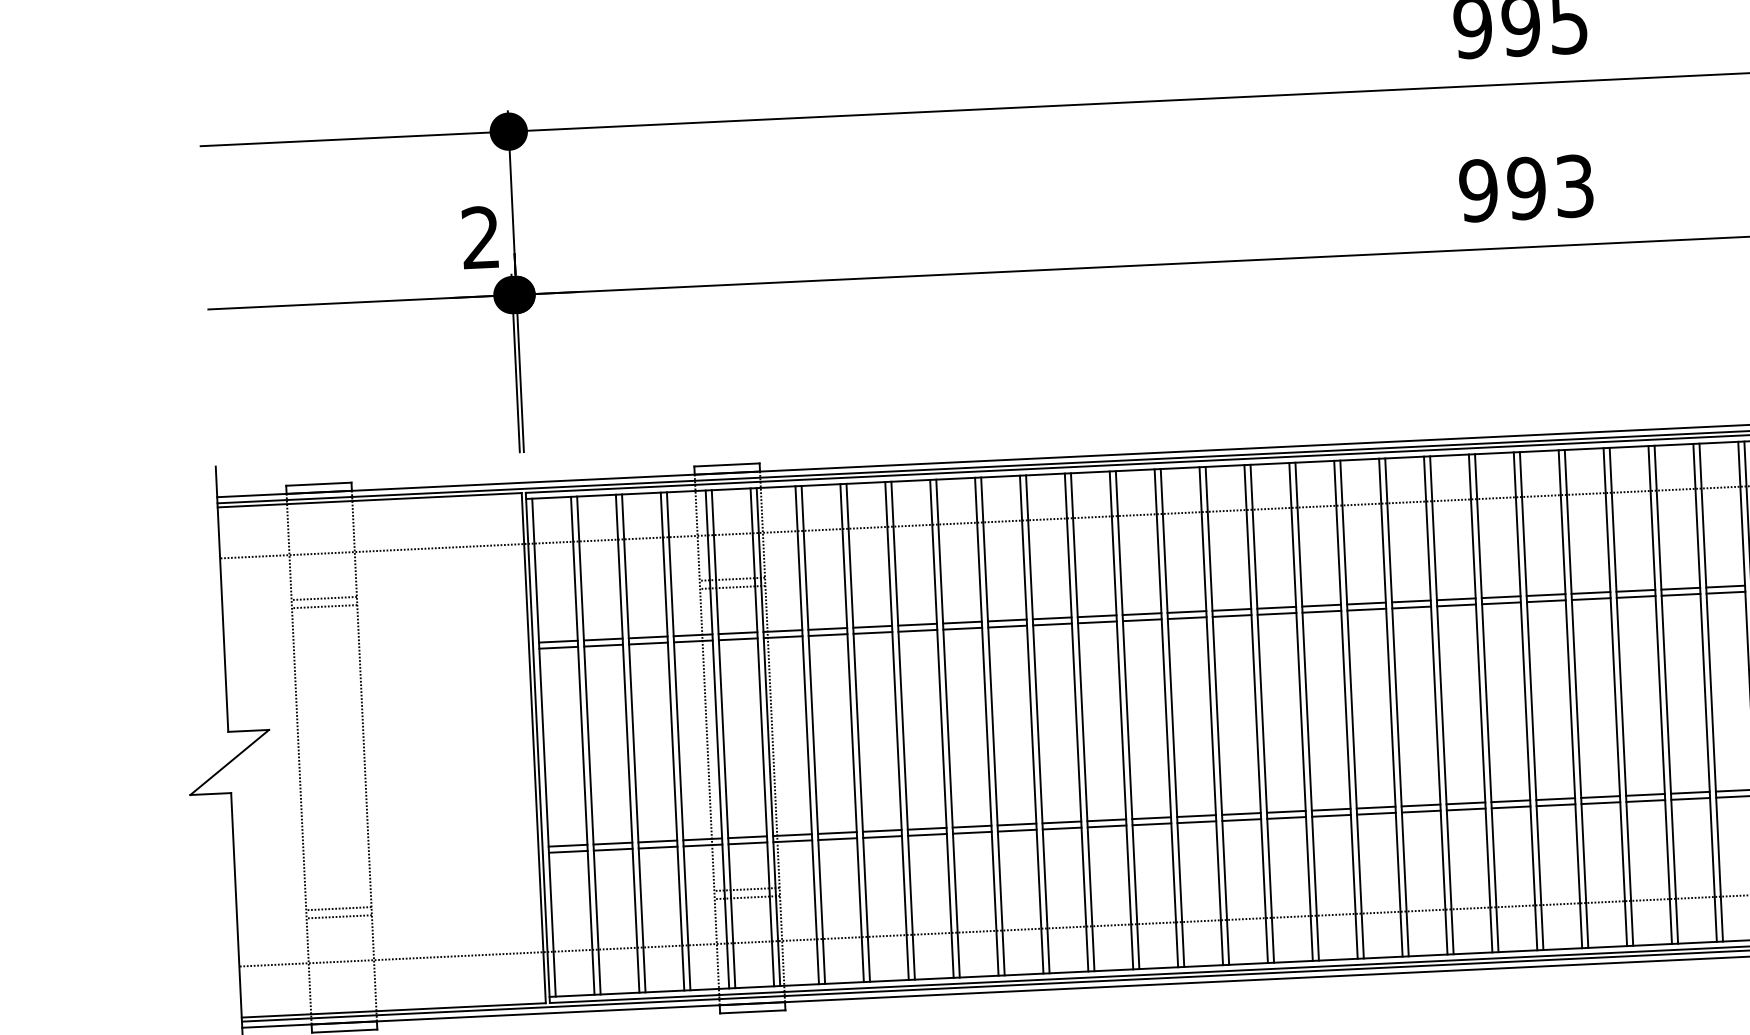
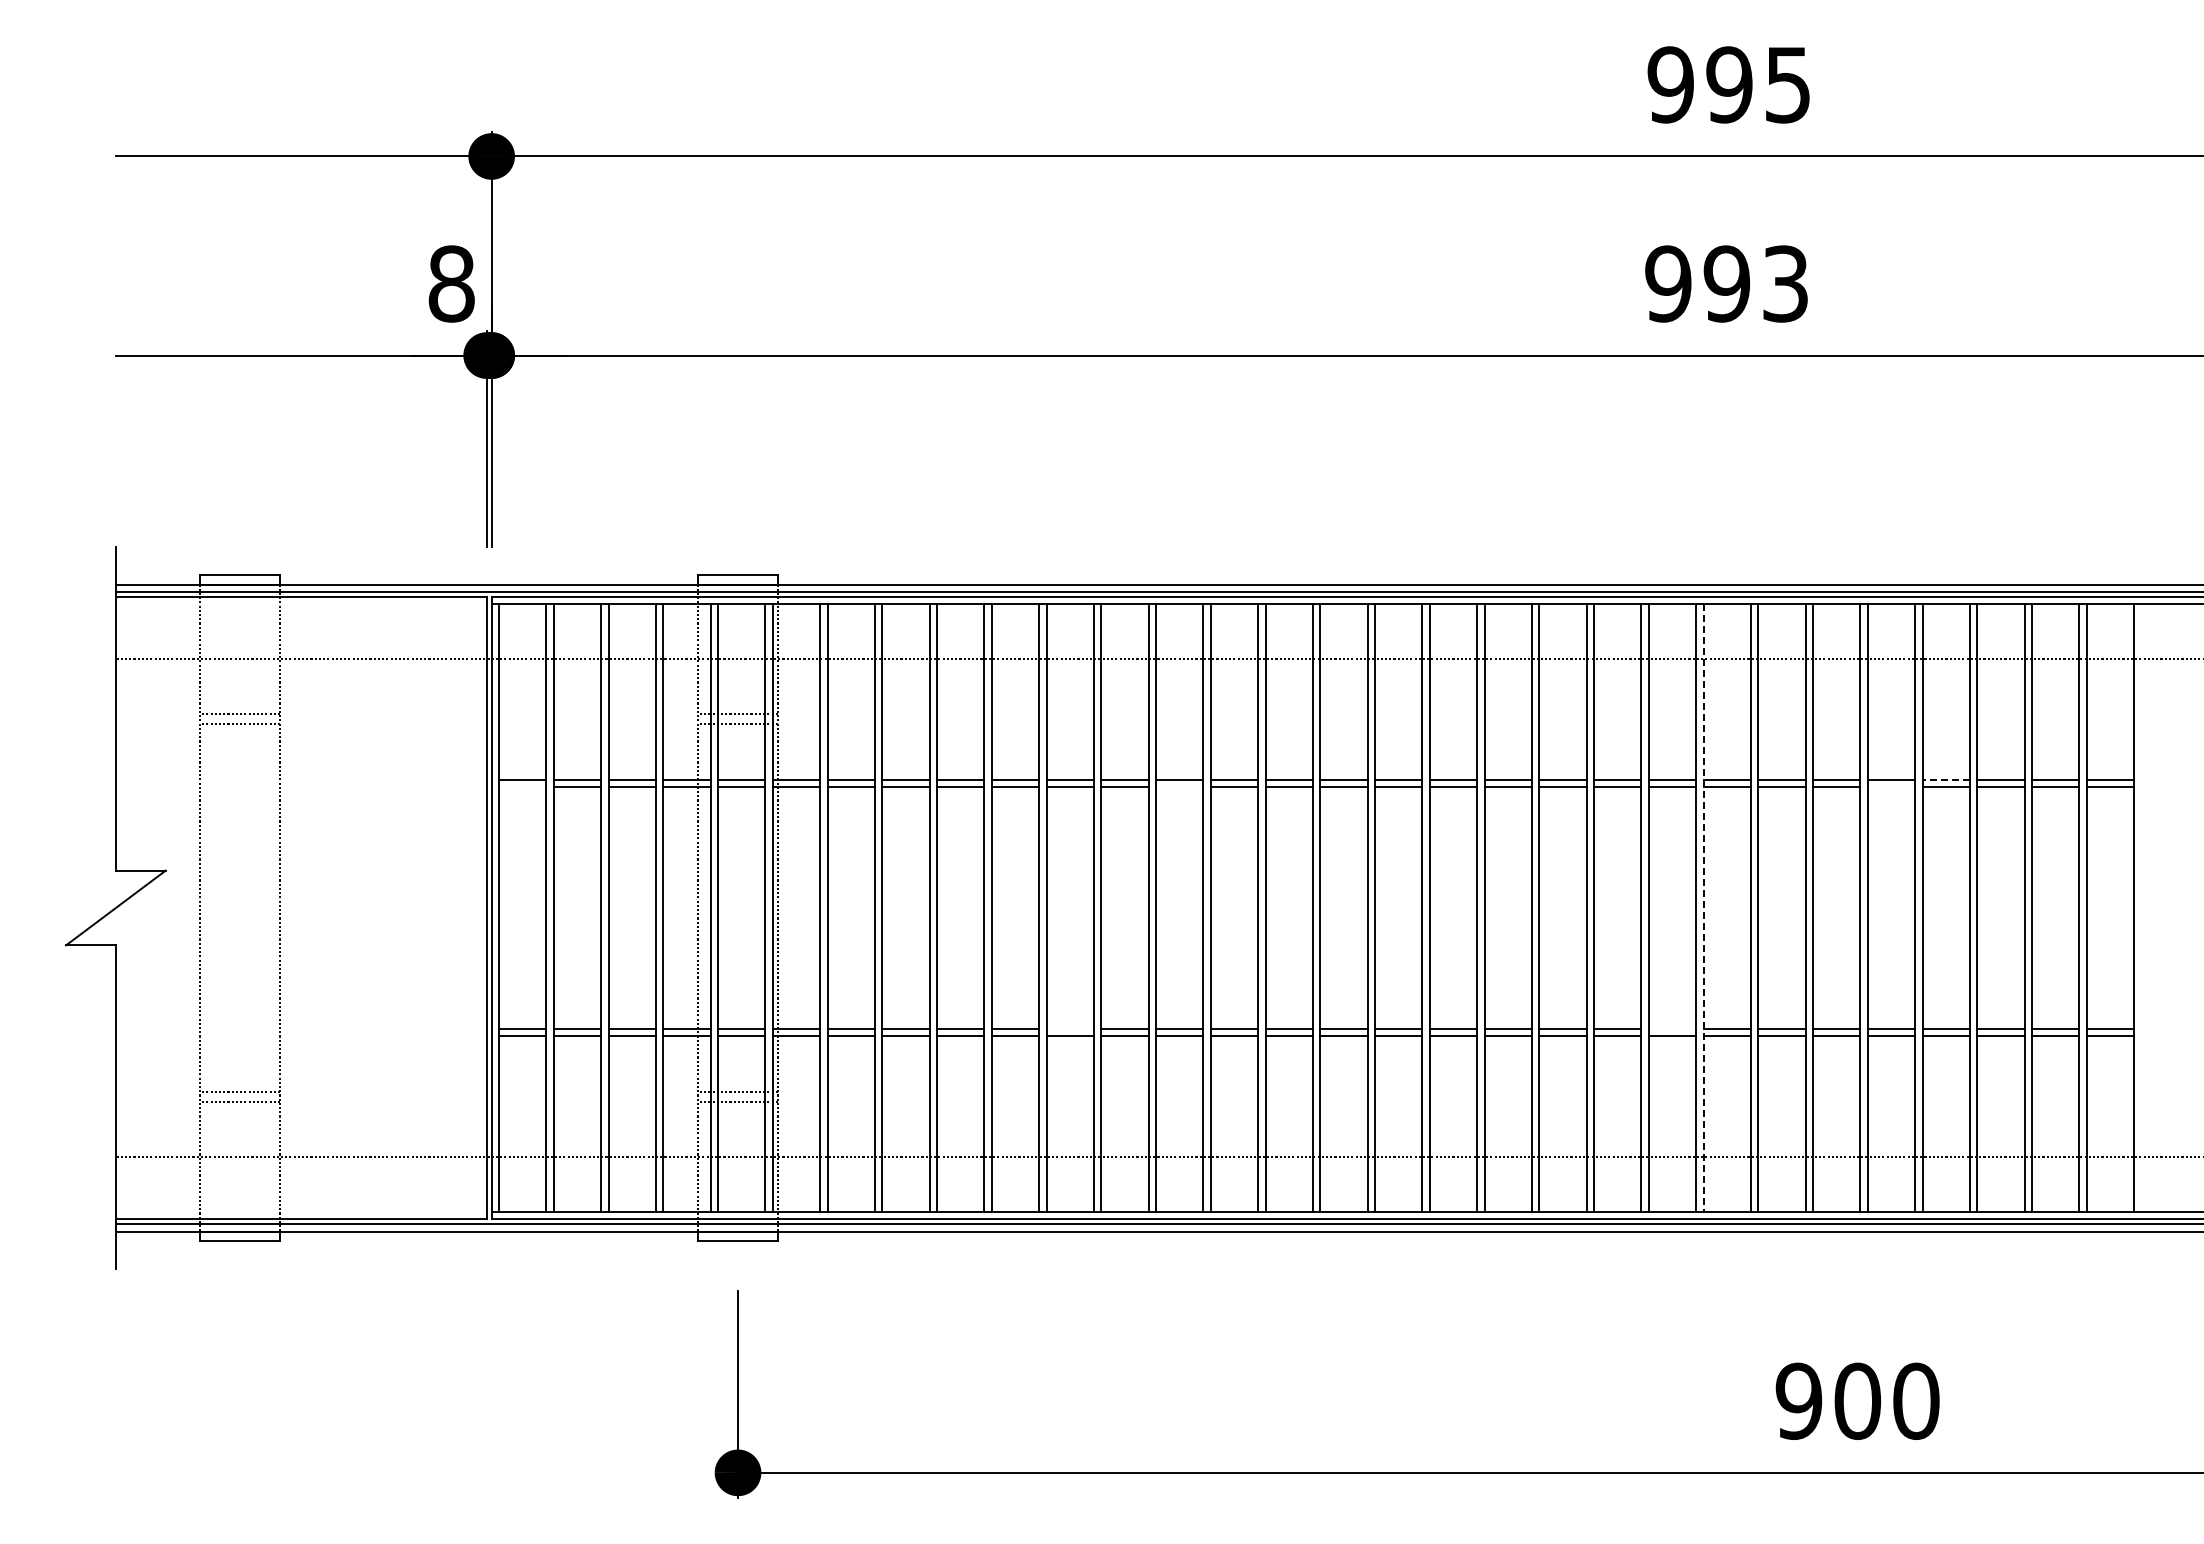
text: (480, 237) -> (451, 283), 2 -> 8
line: (1725, 586) -> (1946, 779), solid -> dashed
line: (1681, 594) -> (1891, 787), removed
line: (1097, 622) -> (1179, 787), removed
line: (558, 647) -> (522, 787), removed
line: (1531, 701) -> (1703, 908), solid -> dashed
line: (1510, 801) -> (1672, 1028), removed
line: (1016, 824) -> (1069, 1028), removed

